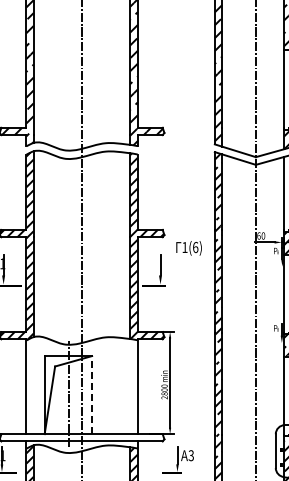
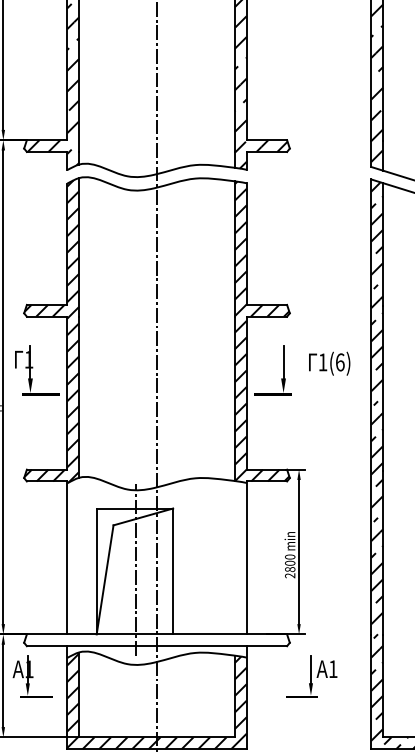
text: (188, 248) -> (328, 363), moved
line: (92, 394) -> (173, 570), dashed -> solid
text: (190, 455) -> (331, 668), 3 -> 1

